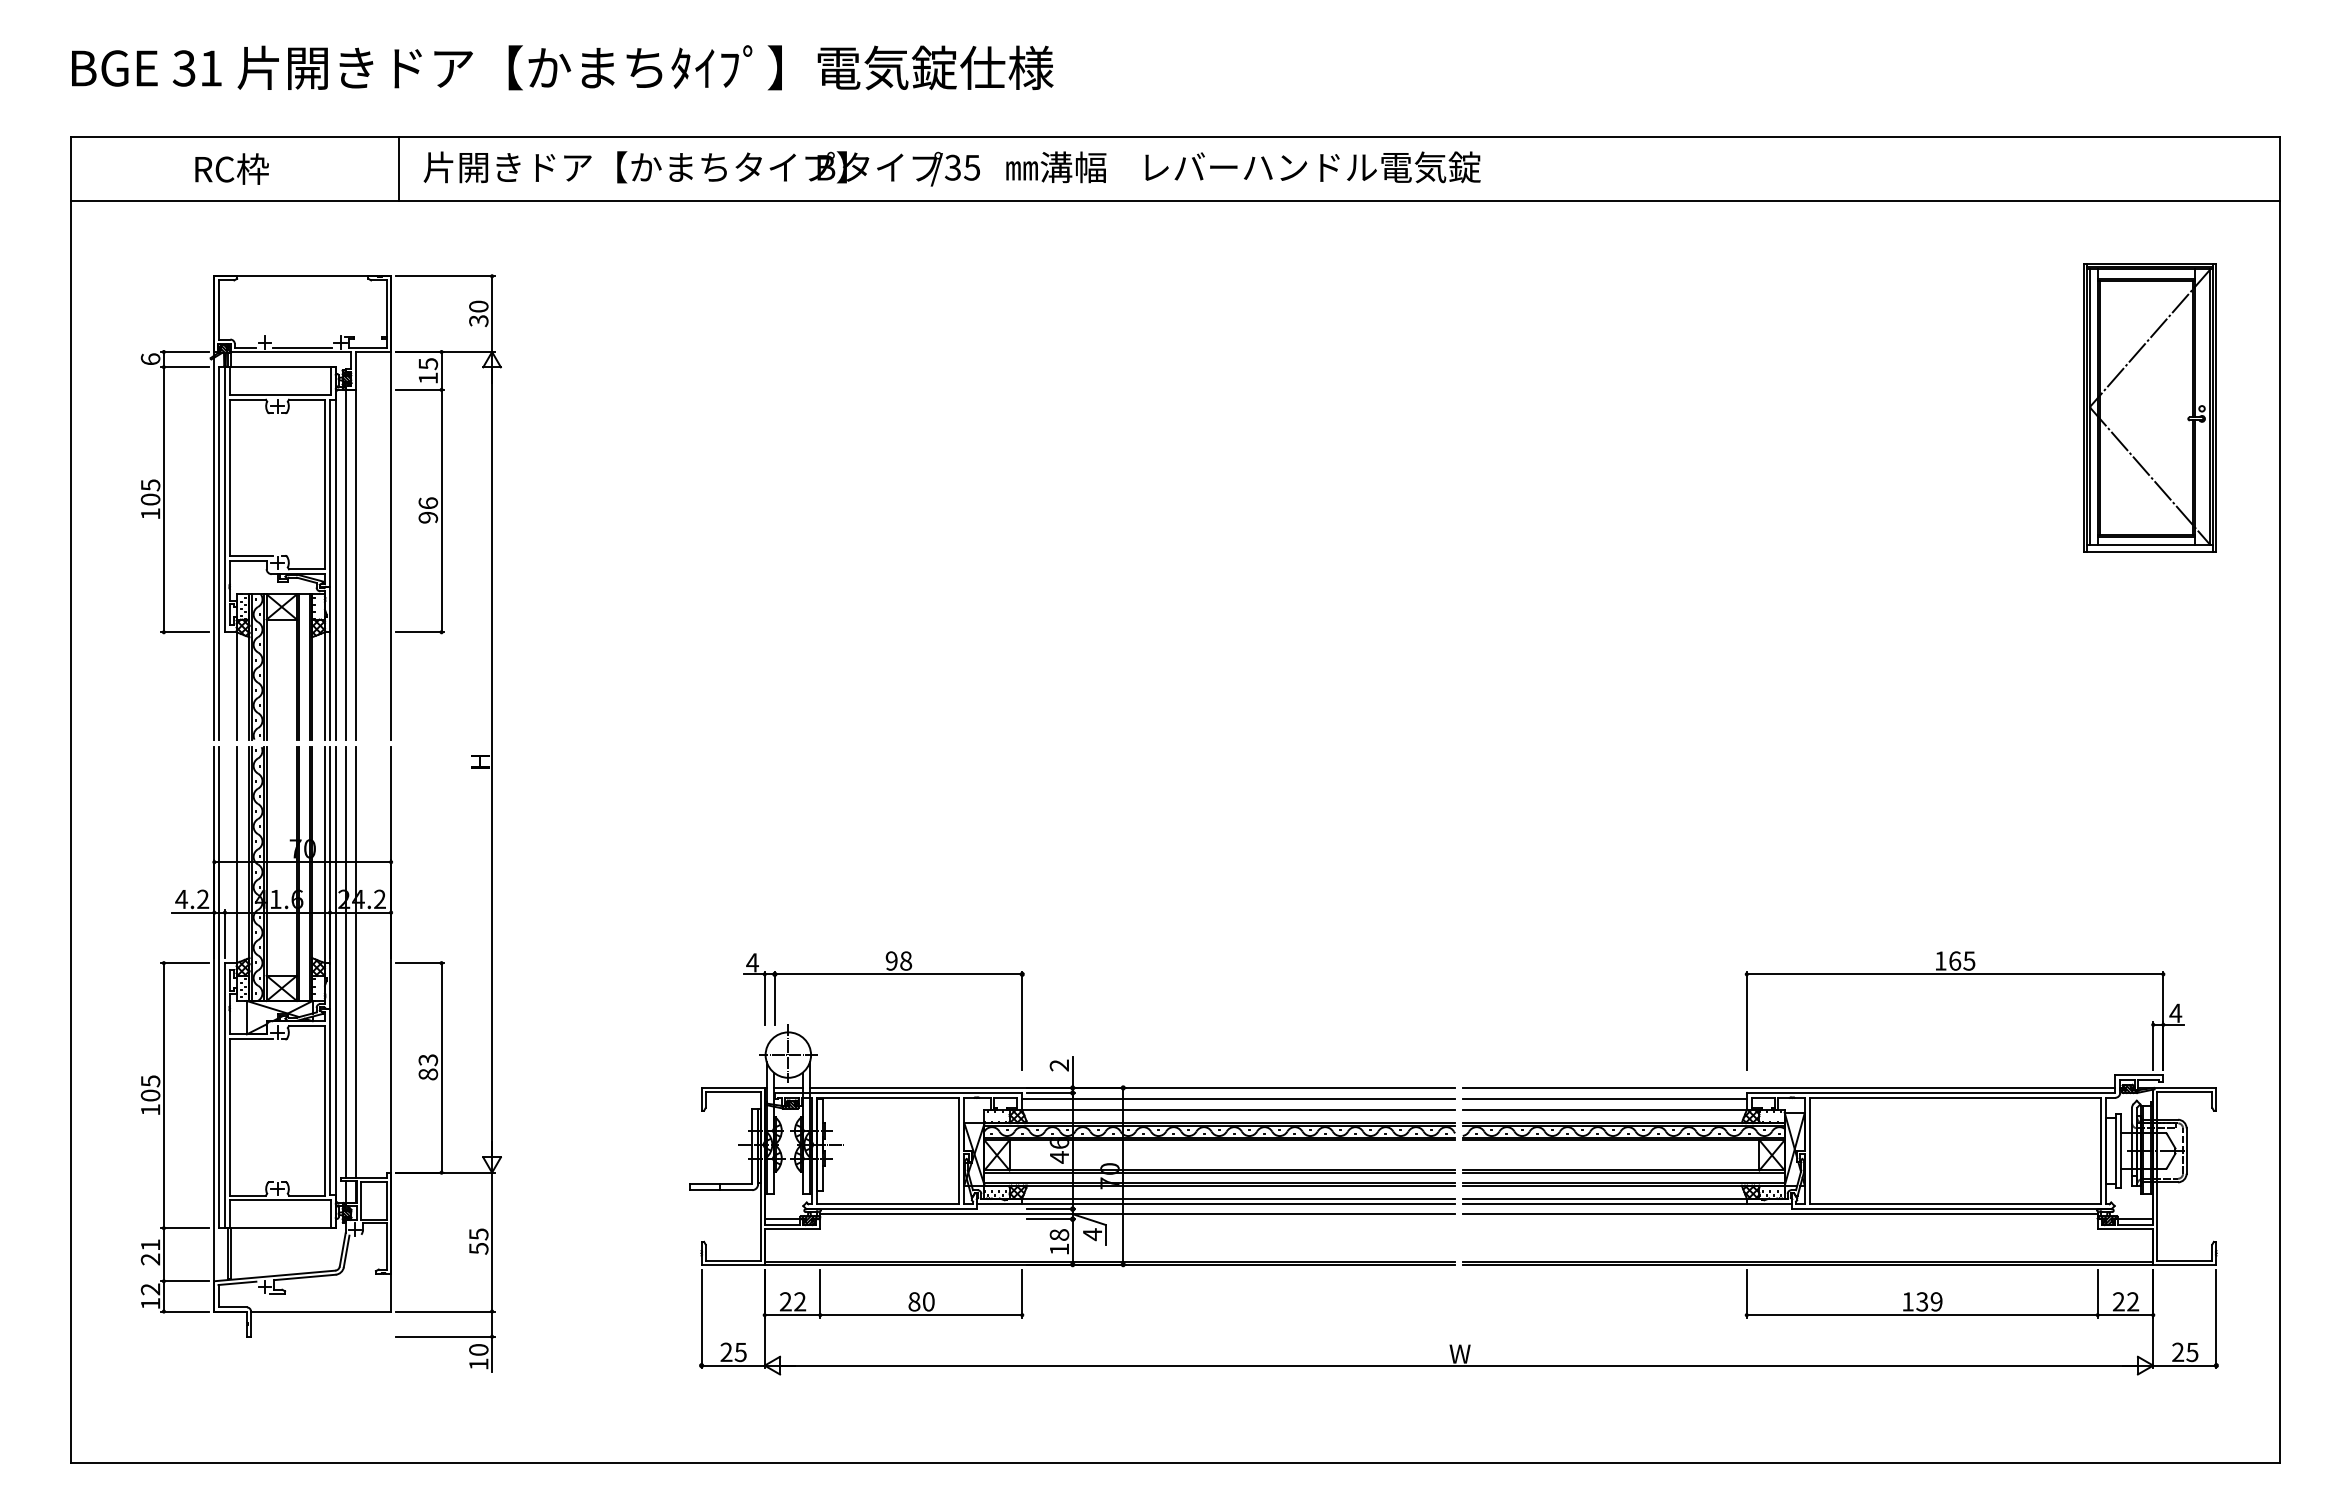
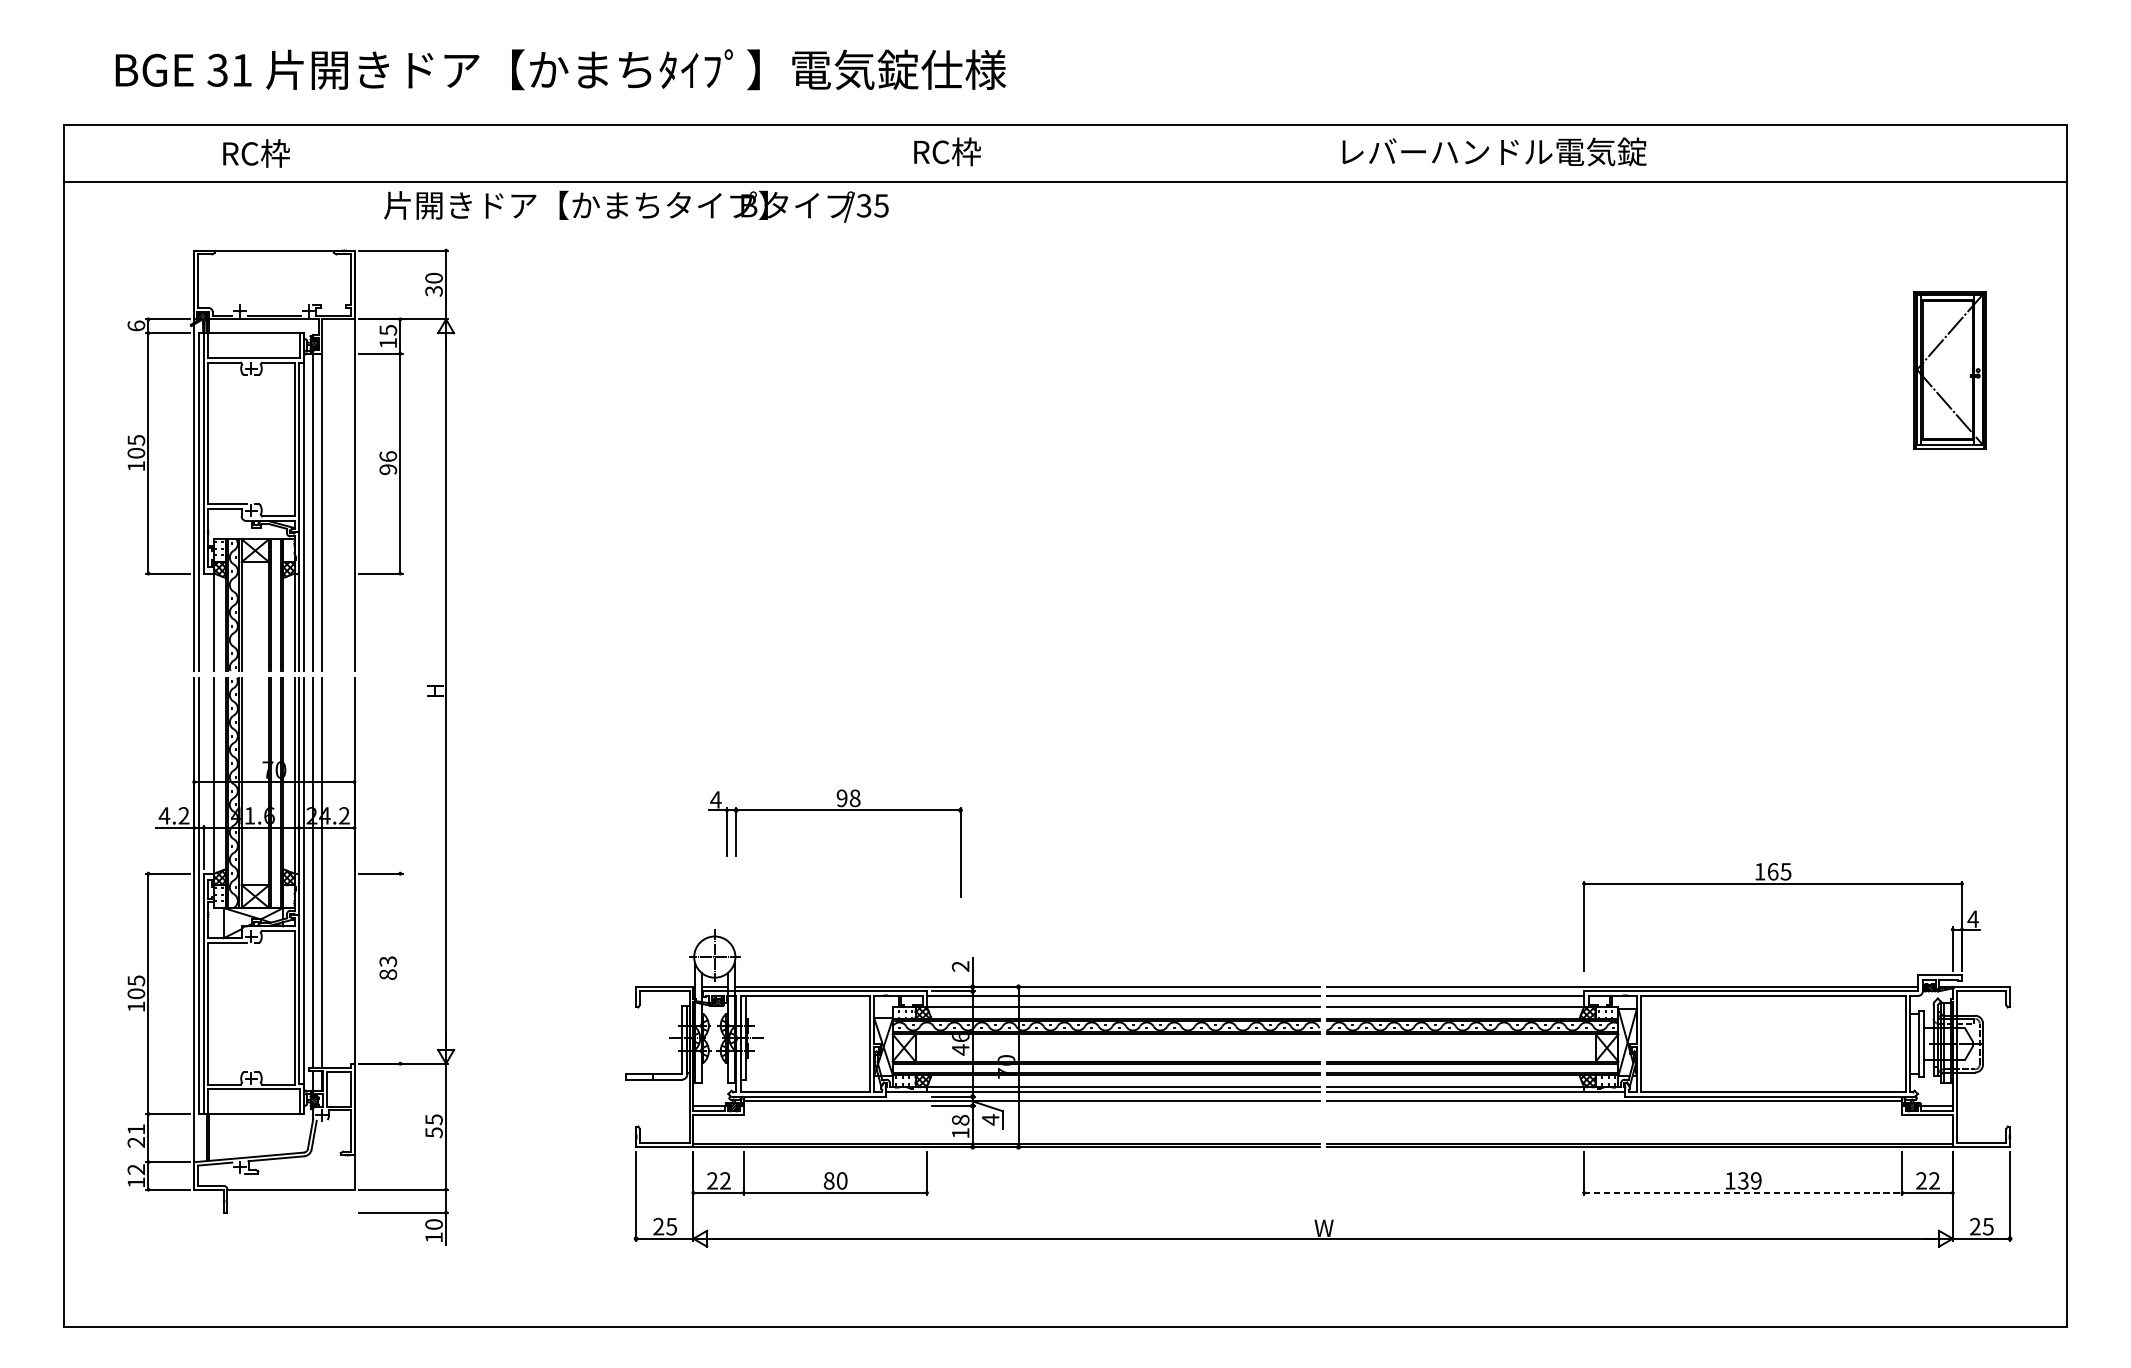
text: (562, 67) -> (560, 69), moved
text: (1056, 167) -> (958, 152), ㎜溝幅 -> RC枠
text: (1312, 167) -> (1494, 152), moved
text: (231, 168) -> (256, 152), moved
line: (398, 168) -> (361, 152), removed
text: (701, 168) -> (636, 206), moved
part: (2149, 407) -> (1949, 369), size x0.6
part: (883, 974) -> (834, 810), moved
line: (441, 1067) -> (400, 968), removed
line: (1922, 1315) -> (1743, 1193), solid -> dashed

